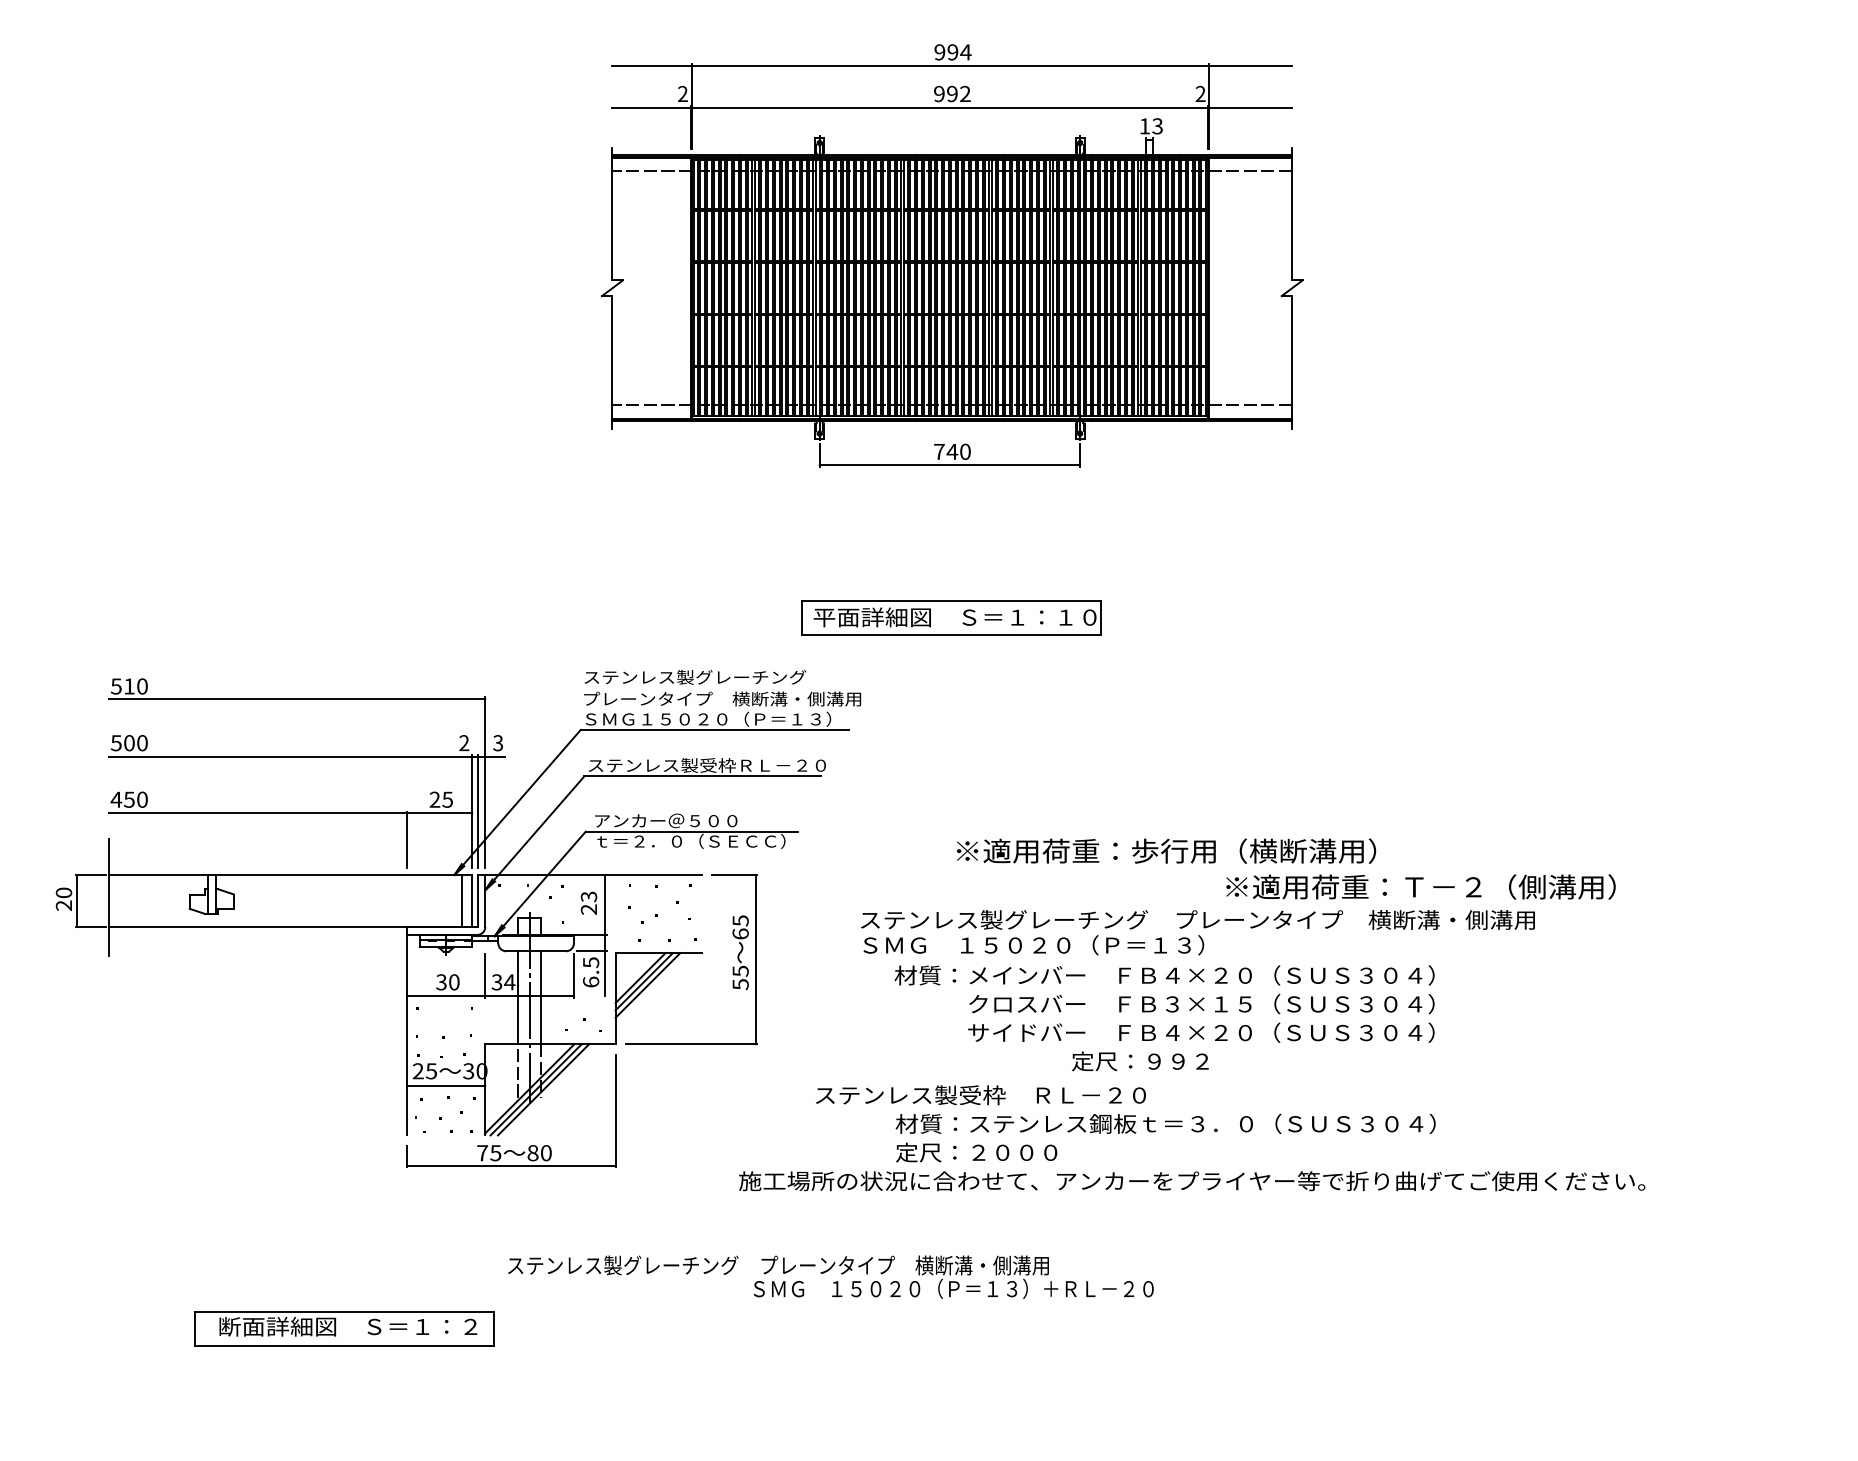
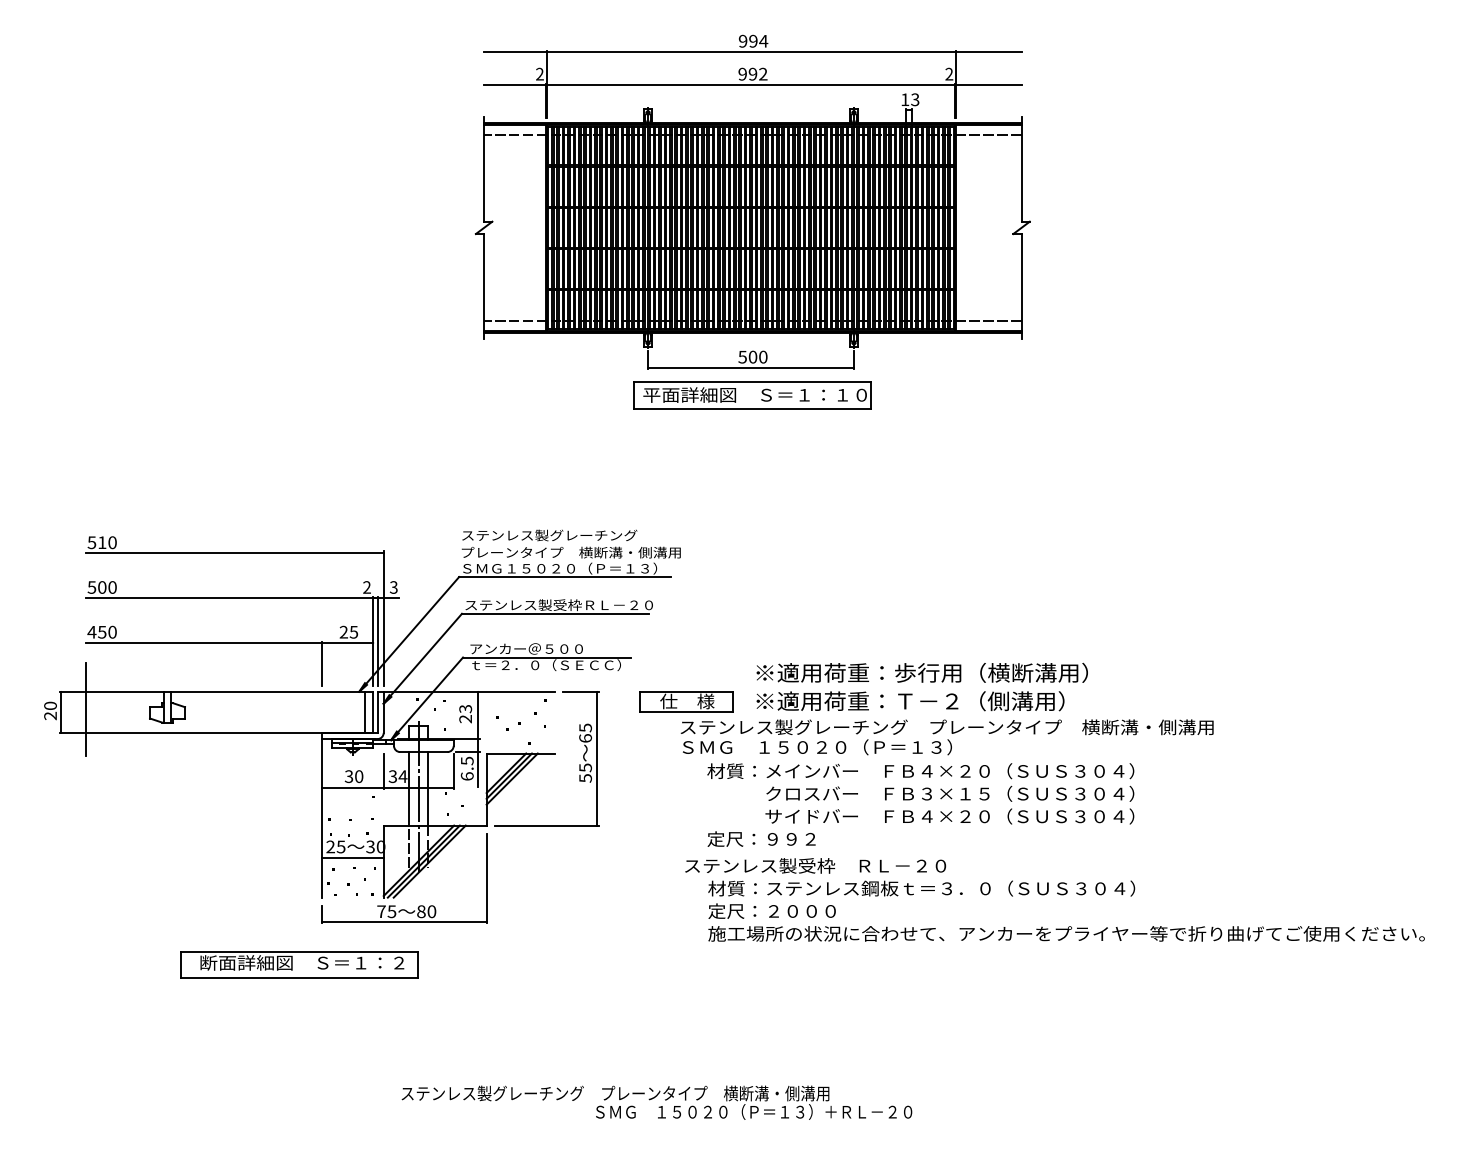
text: (945, 451) -> (747, 356), 740 -> 500
part: (951, 617) -> (752, 395), moved
part: (868, 887) -> (686, 701), added
text: (1420, 887) -> (910, 701), moved
text: (1140, 1060) -> (761, 838), moved
text: (980, 1094) -> (815, 865), moved
text: (1192, 1180) -> (1066, 933), moved
text: (830, 1276) -> (656, 1102), moved
part: (344, 1328) -> (299, 964), moved

